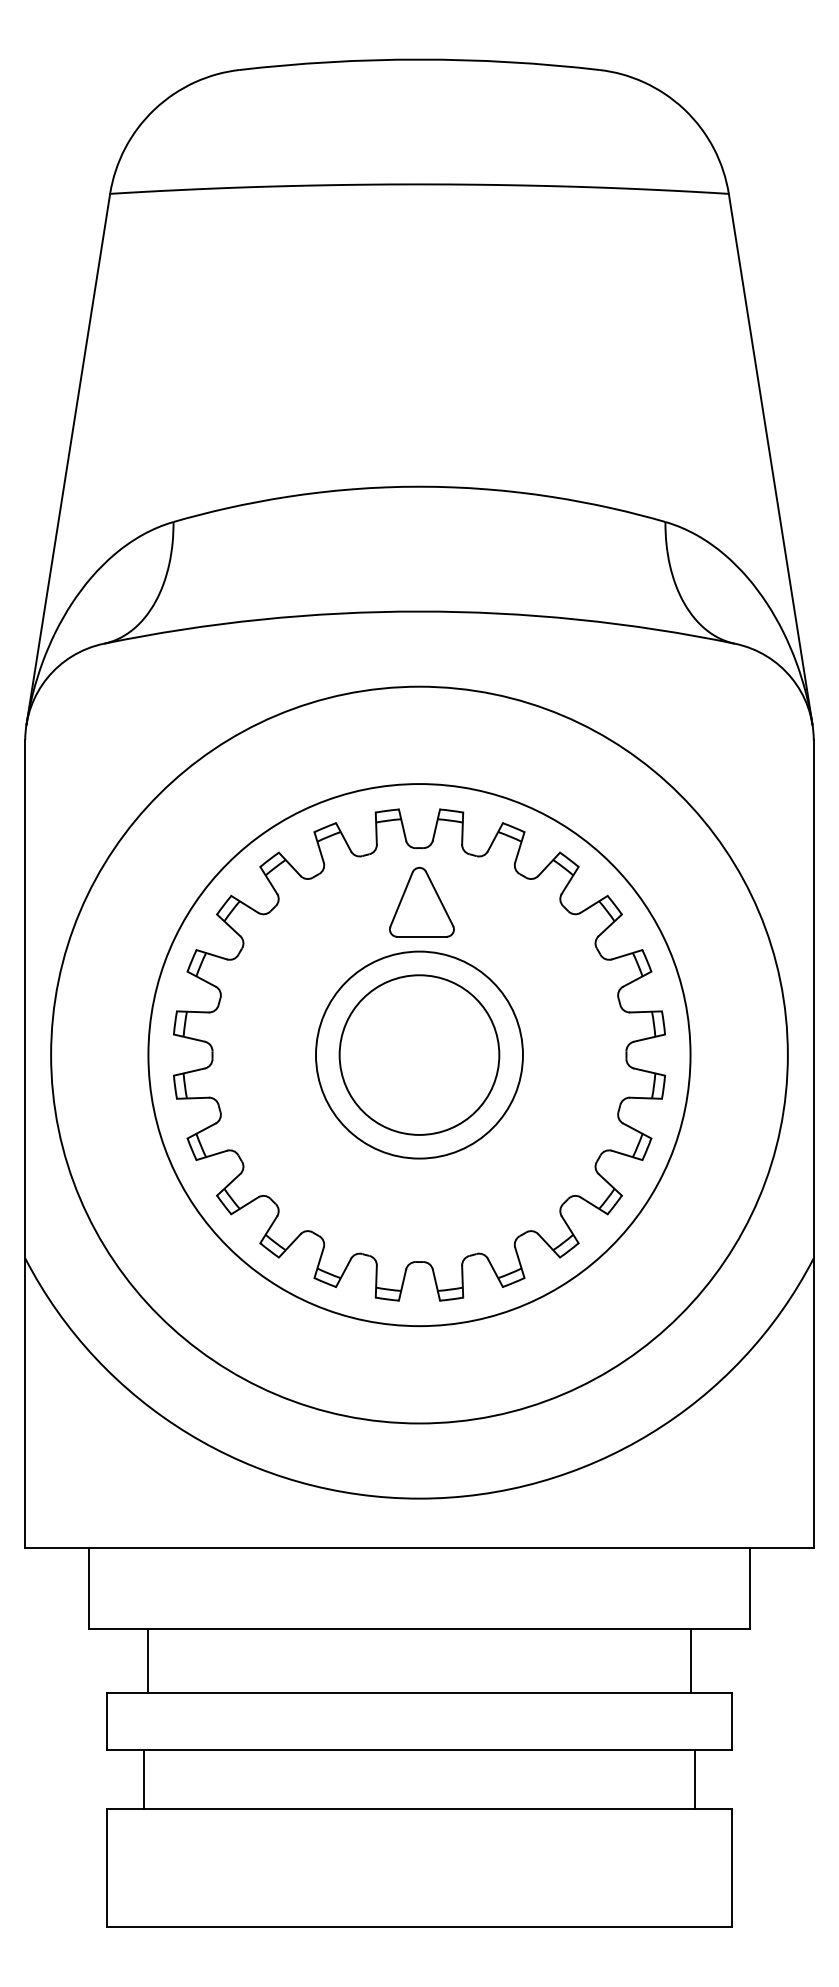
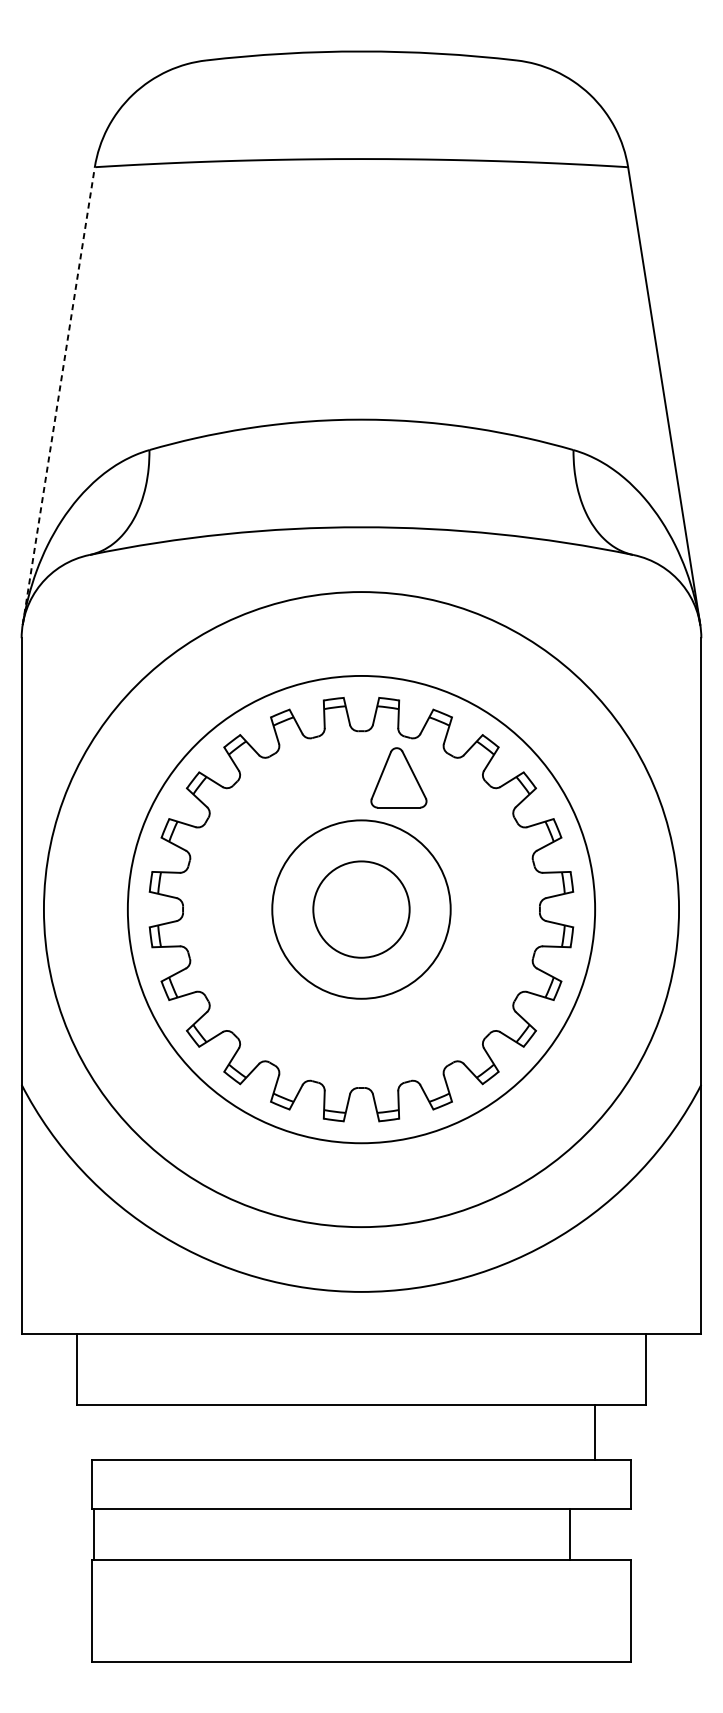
line: (68, 459) -> (58, 396), solid -> dashed
part: (421, 901) -> (398, 777), moved
circle: (419, 1054) -> (361, 909), size x0.7
line: (148, 1661) -> (127, 1432), removed
line: (143, 1779) -> (94, 1534), moved
line: (695, 1779) -> (570, 1534), moved

